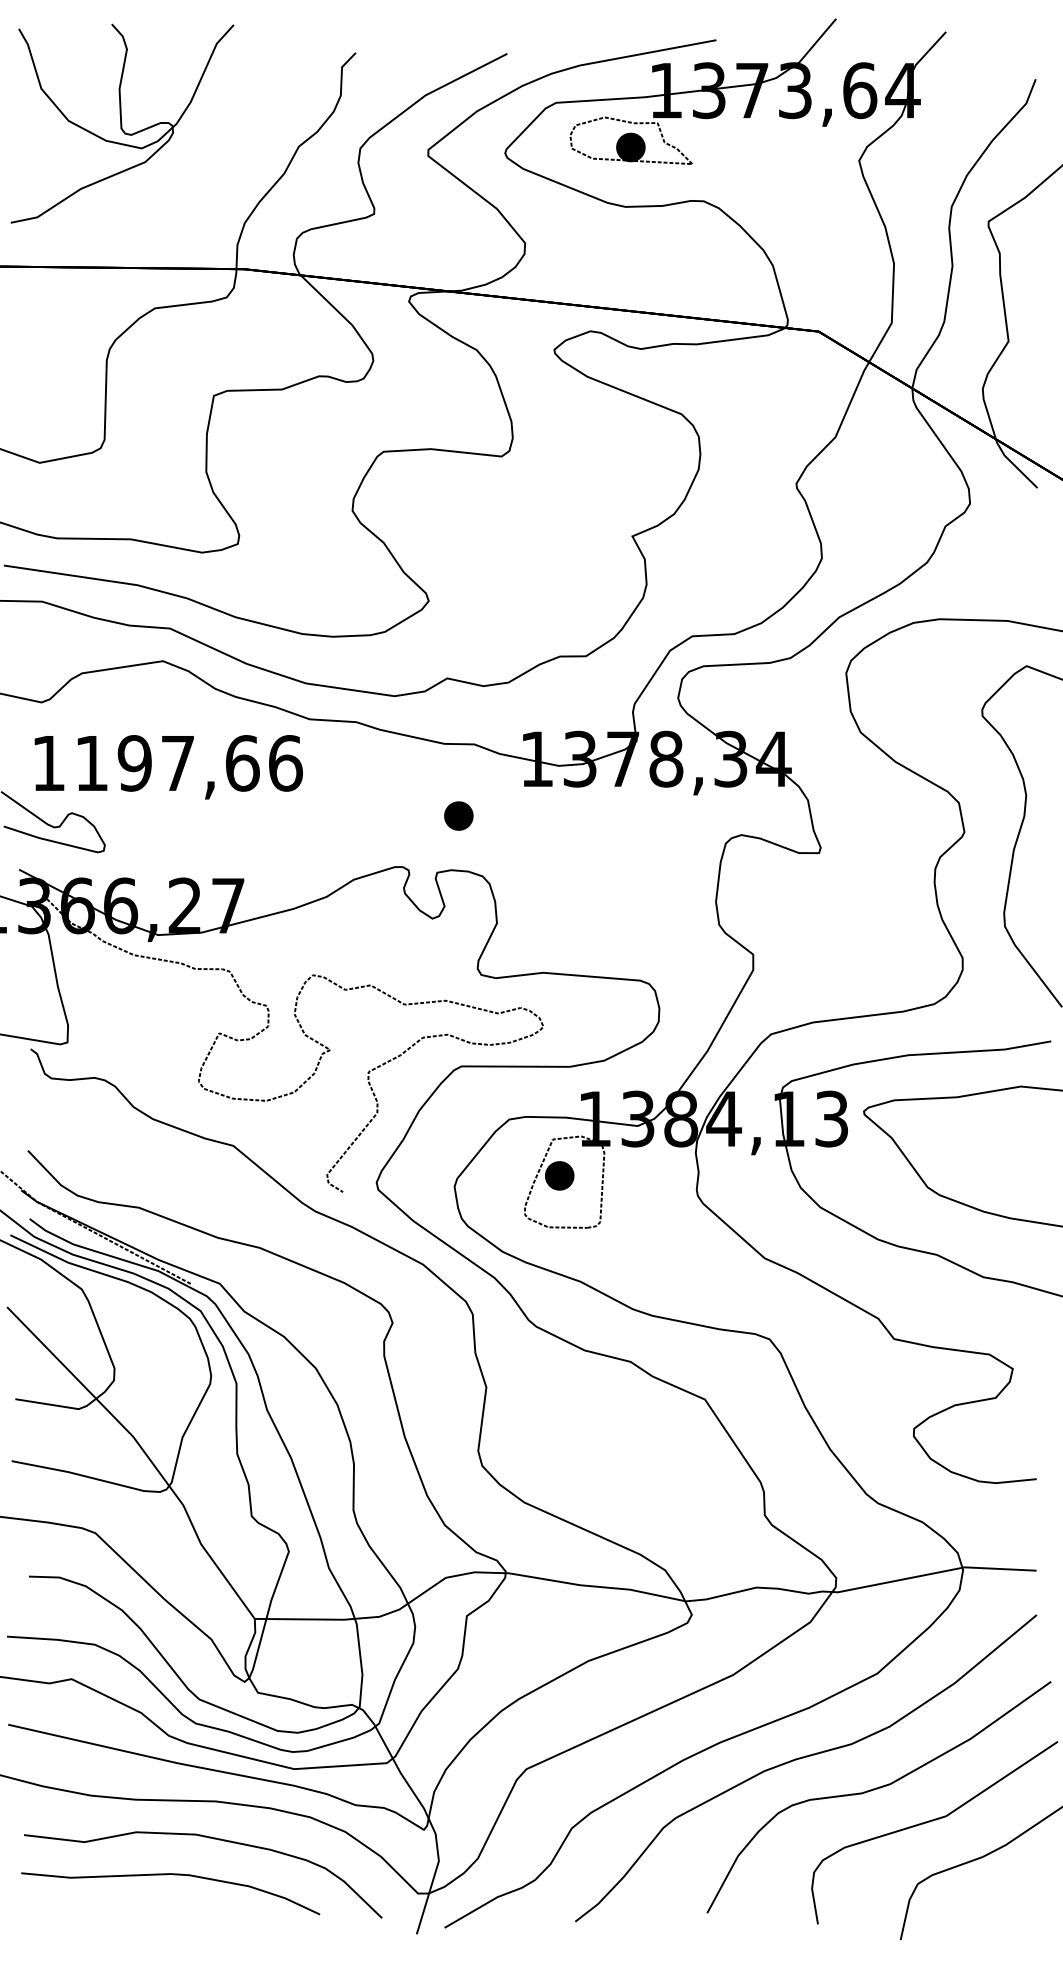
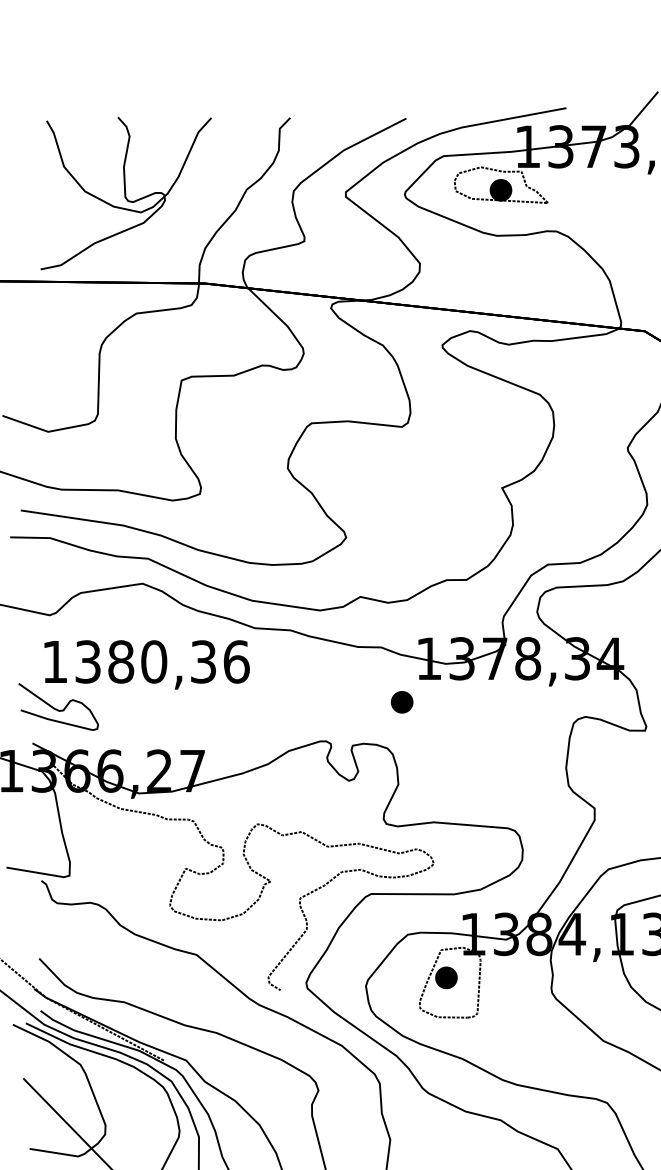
part: (122, 123) -> (126, 193), moved
text: (167, 763) -> (146, 662), 1197,66 -> 1380,36
part: (458, 815) -> (401, 701), moved

